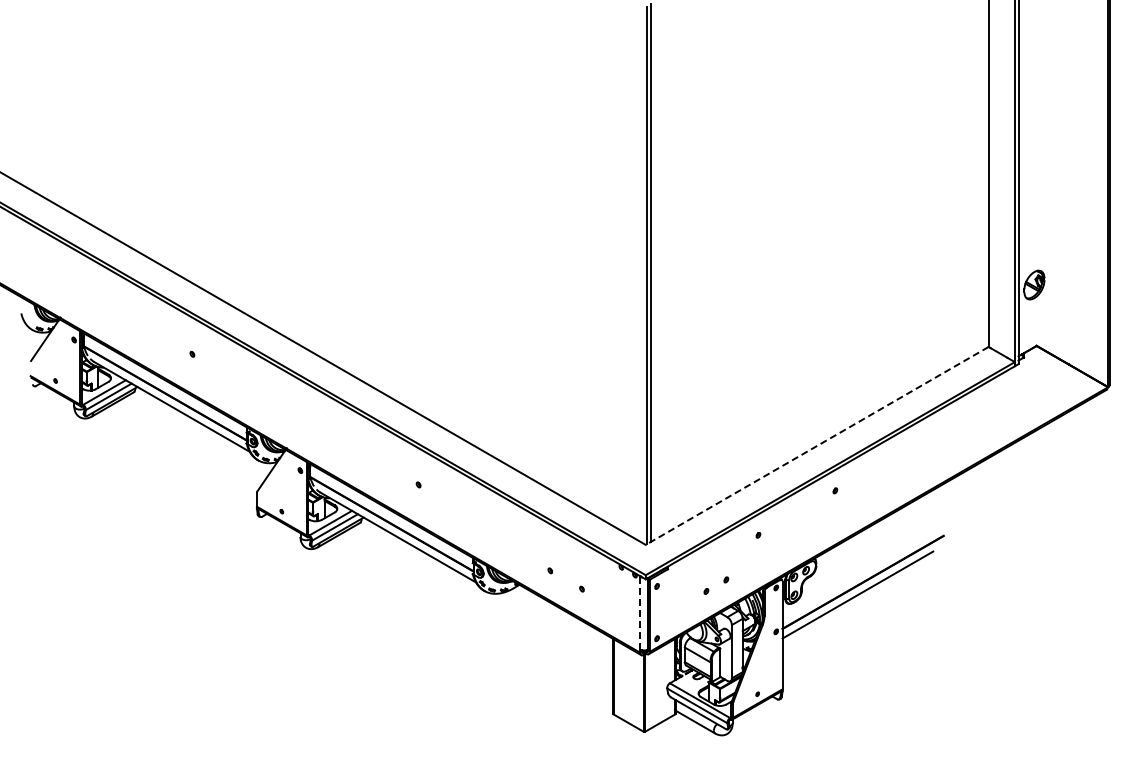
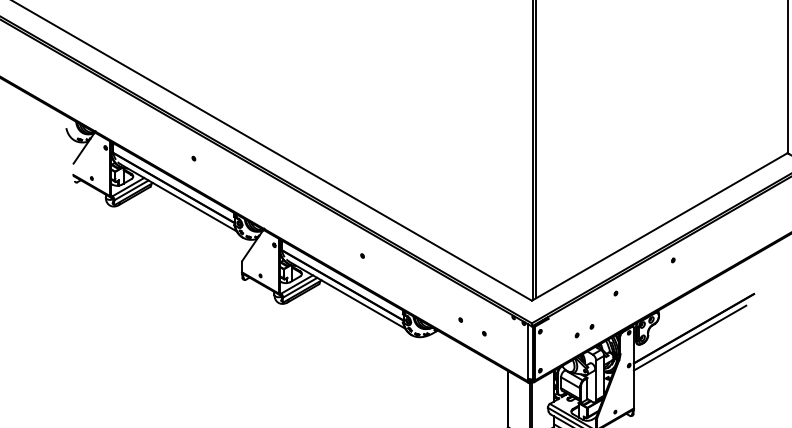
line: (817, 445) -> (659, 226), dashed -> solid
line: (640, 613) -> (527, 351), dashed -> solid

